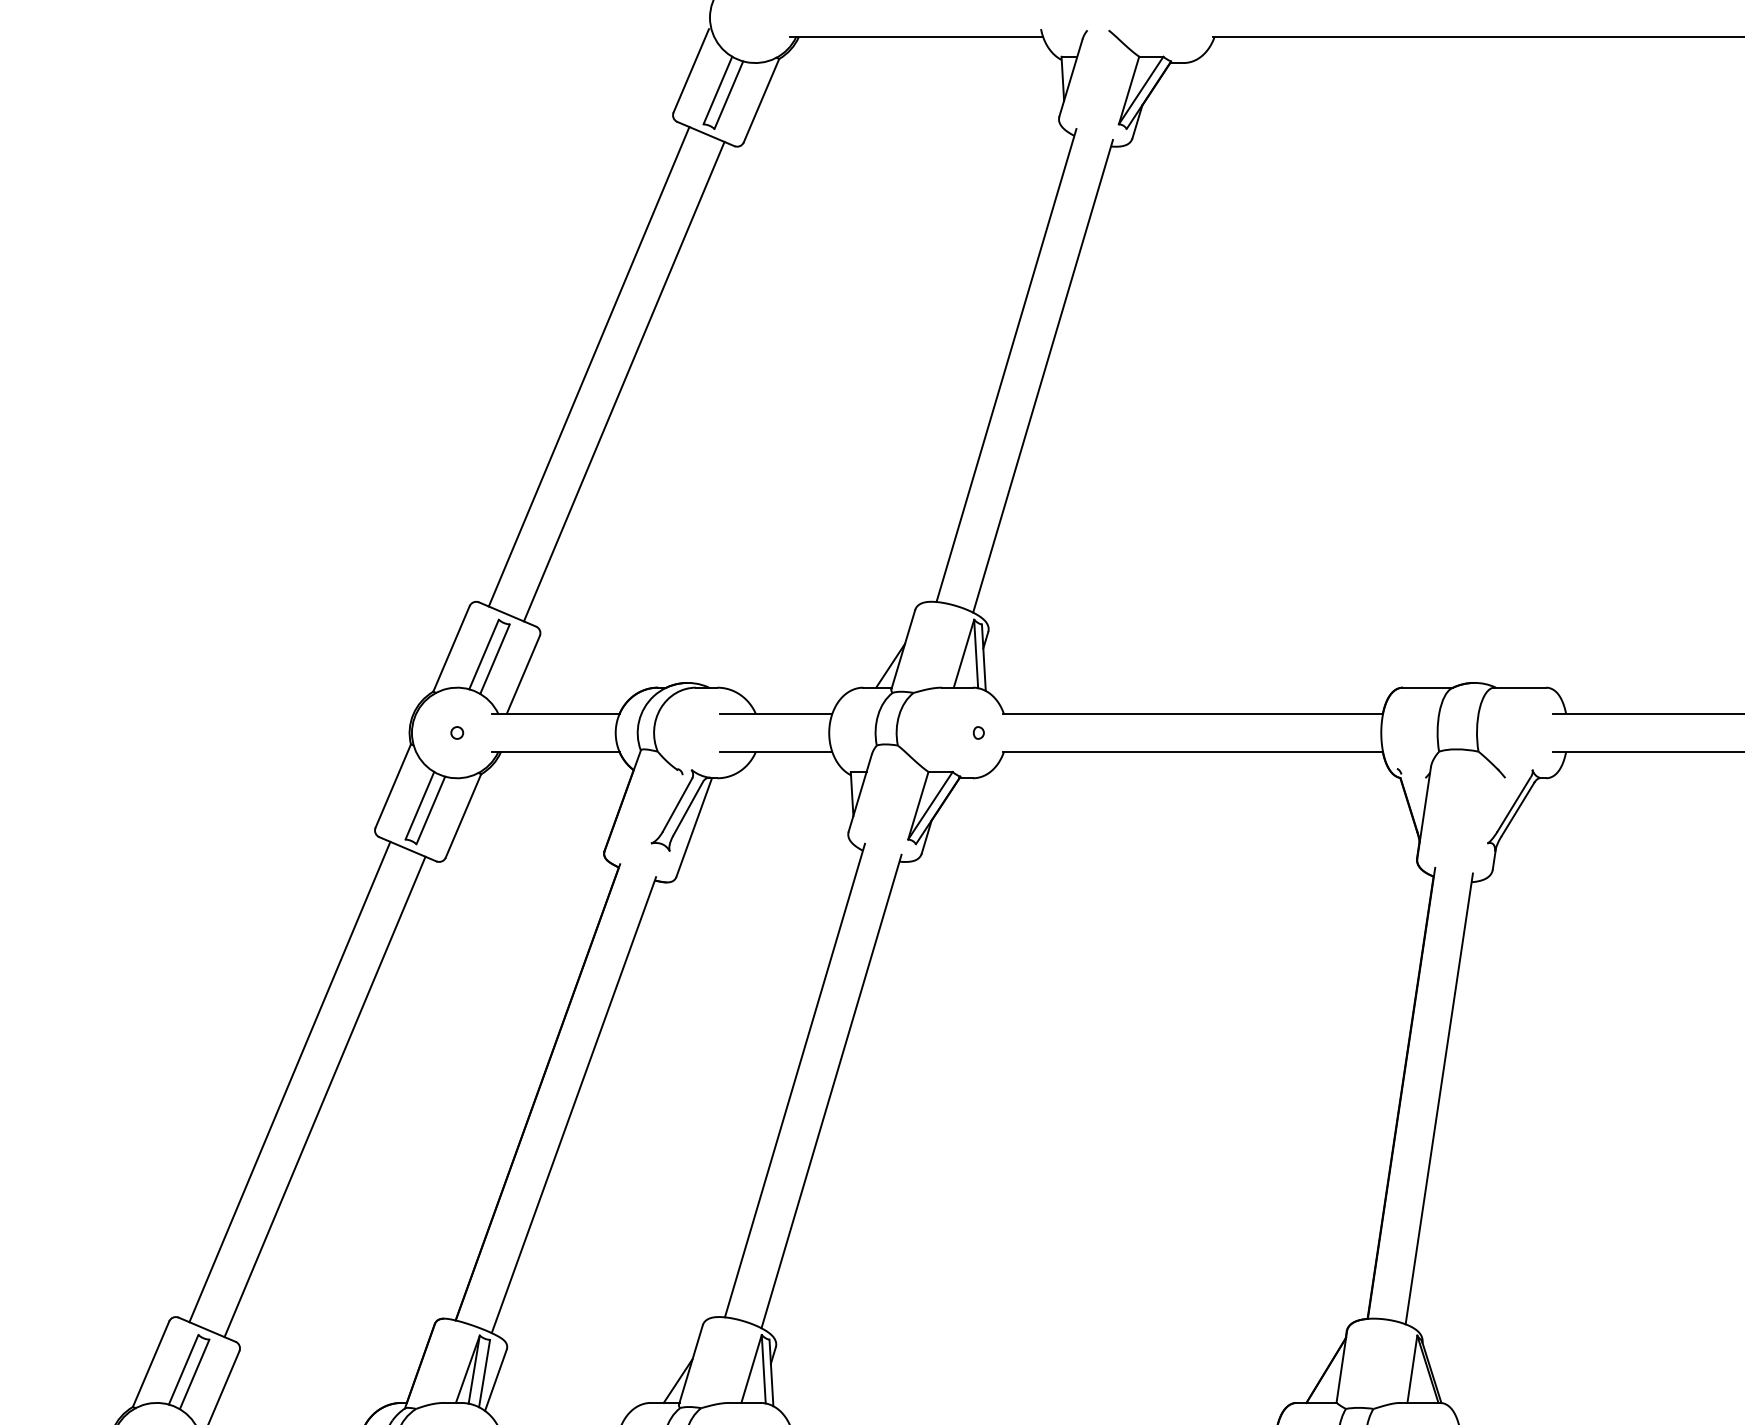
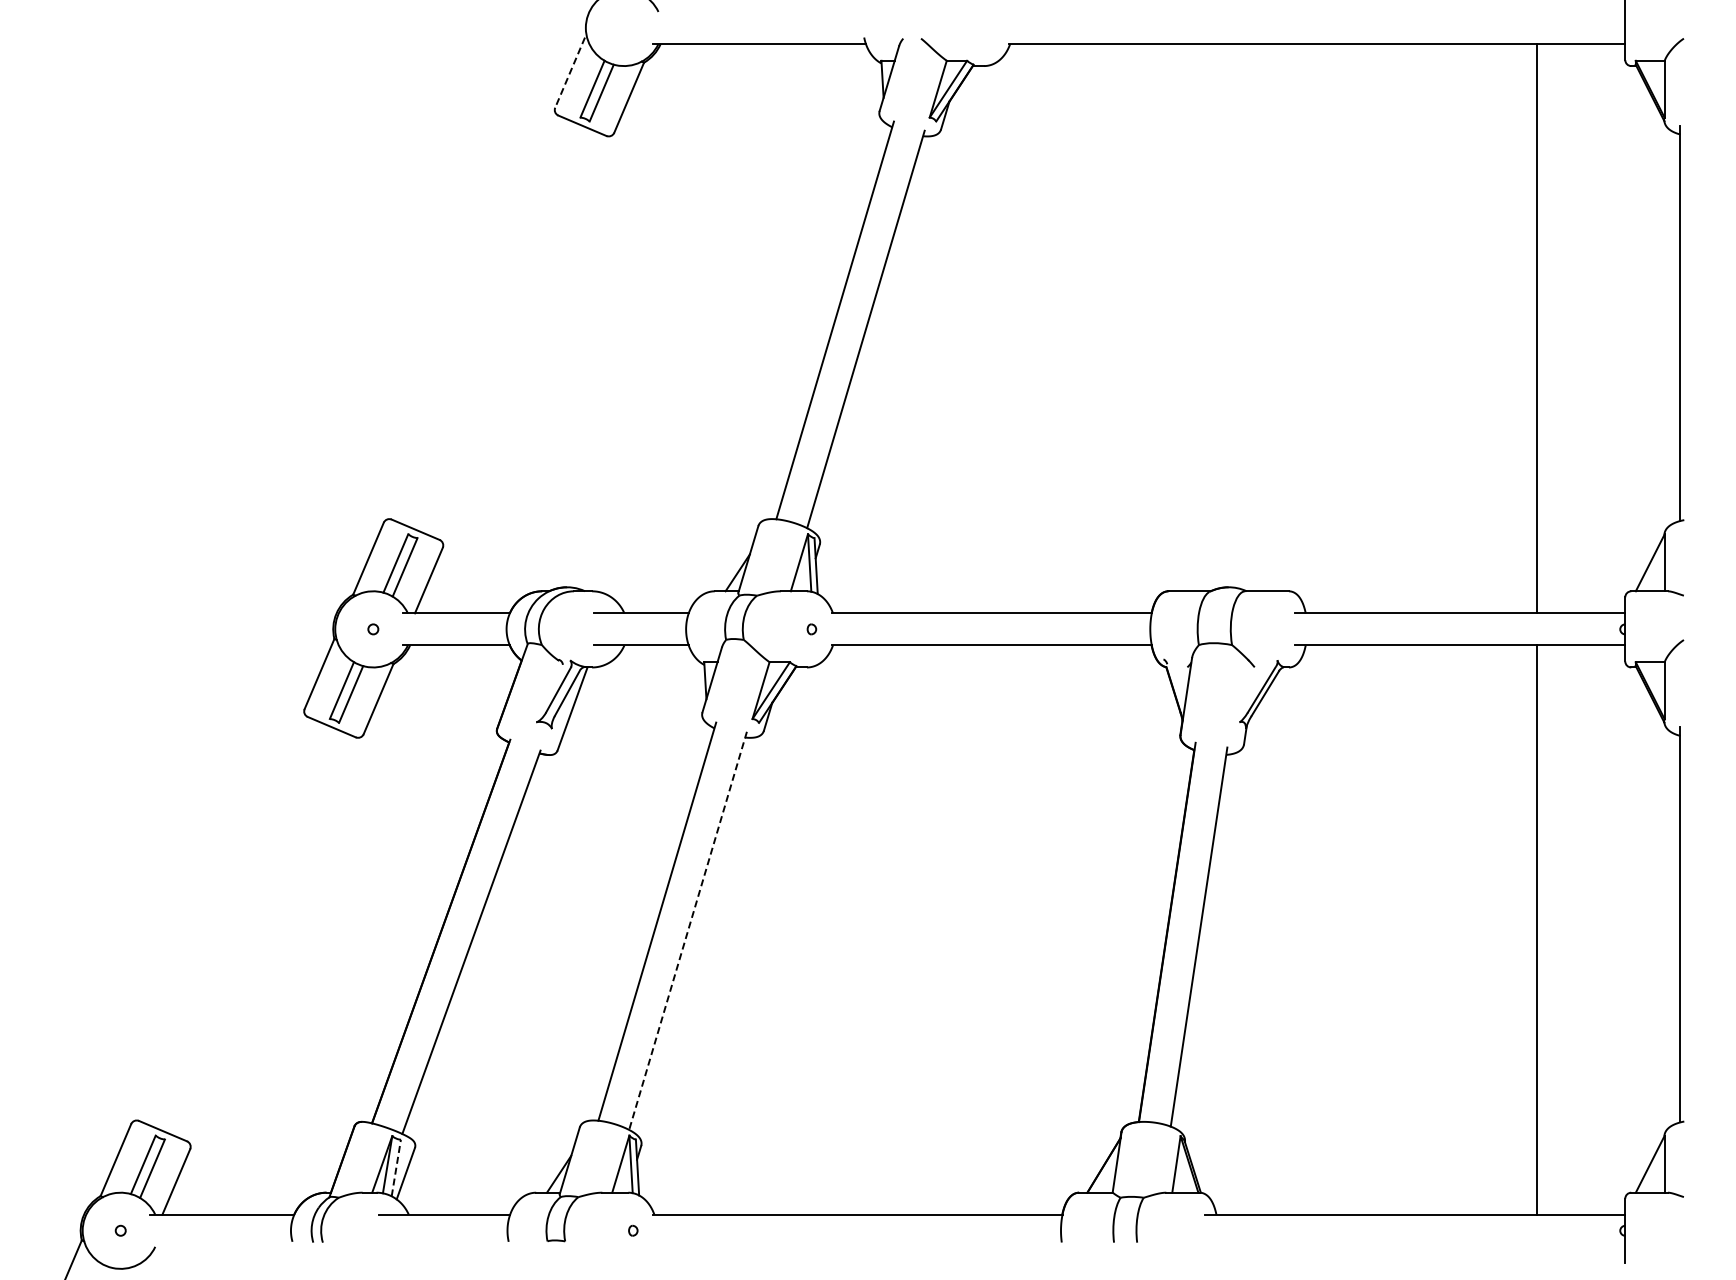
line: (690, 71) -> (569, 73), solid -> dashed
line: (588, 366) -> (483, 321), removed
line: (623, 381) -> (513, 333), removed
line: (289, 1081) -> (232, 922), removed
line: (832, 1091) -> (688, 930), solid -> dashed
line: (324, 1097) -> (261, 935), removed
line: (484, 1374) -> (396, 1168), solid -> dashed

